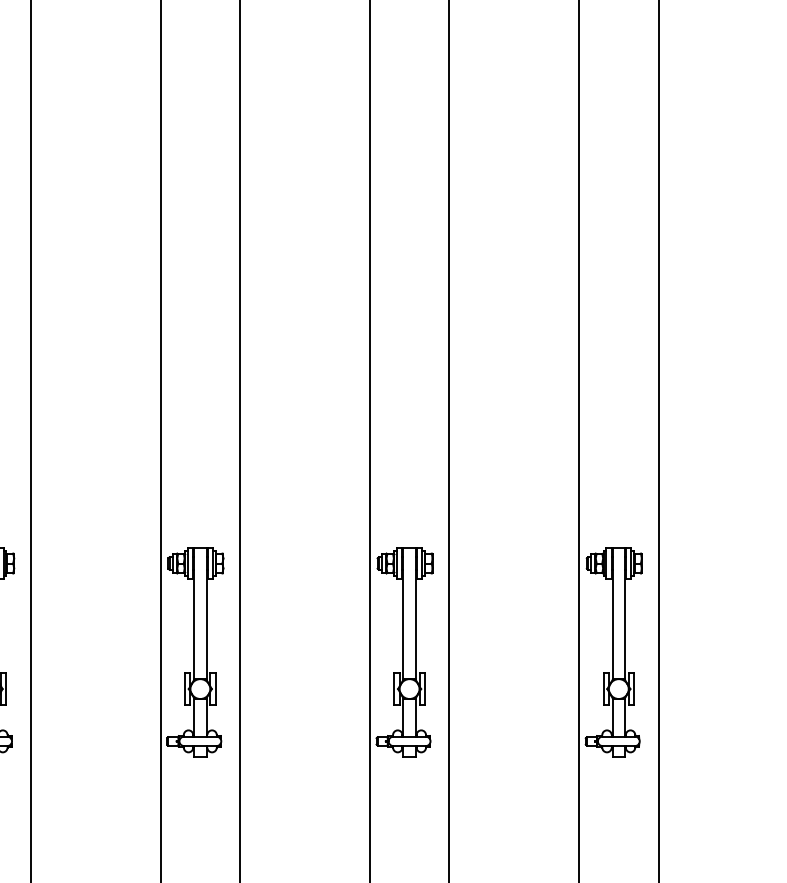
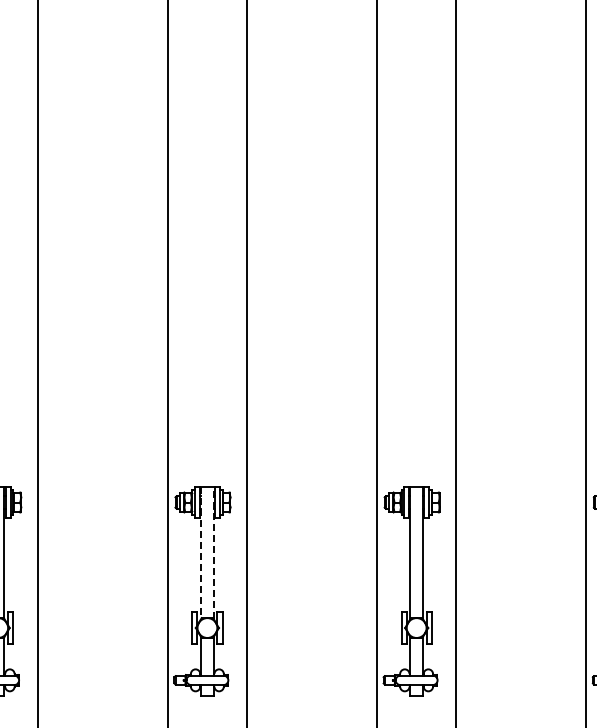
line: (415, 613) -> (213, 552), solid -> dashed
line: (403, 614) -> (201, 553), solid -> dashed

